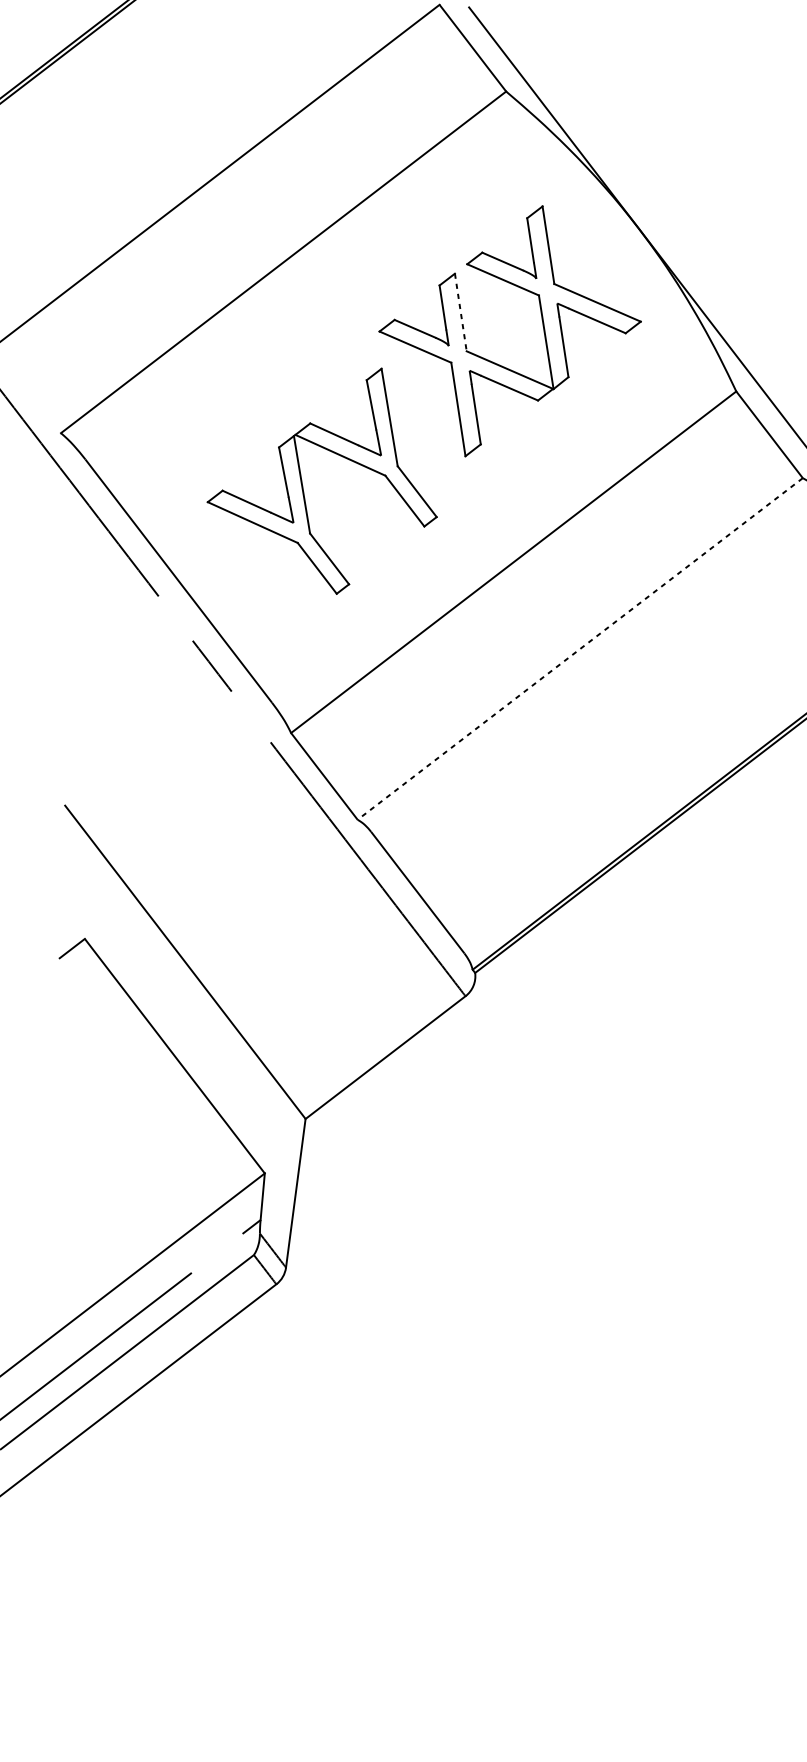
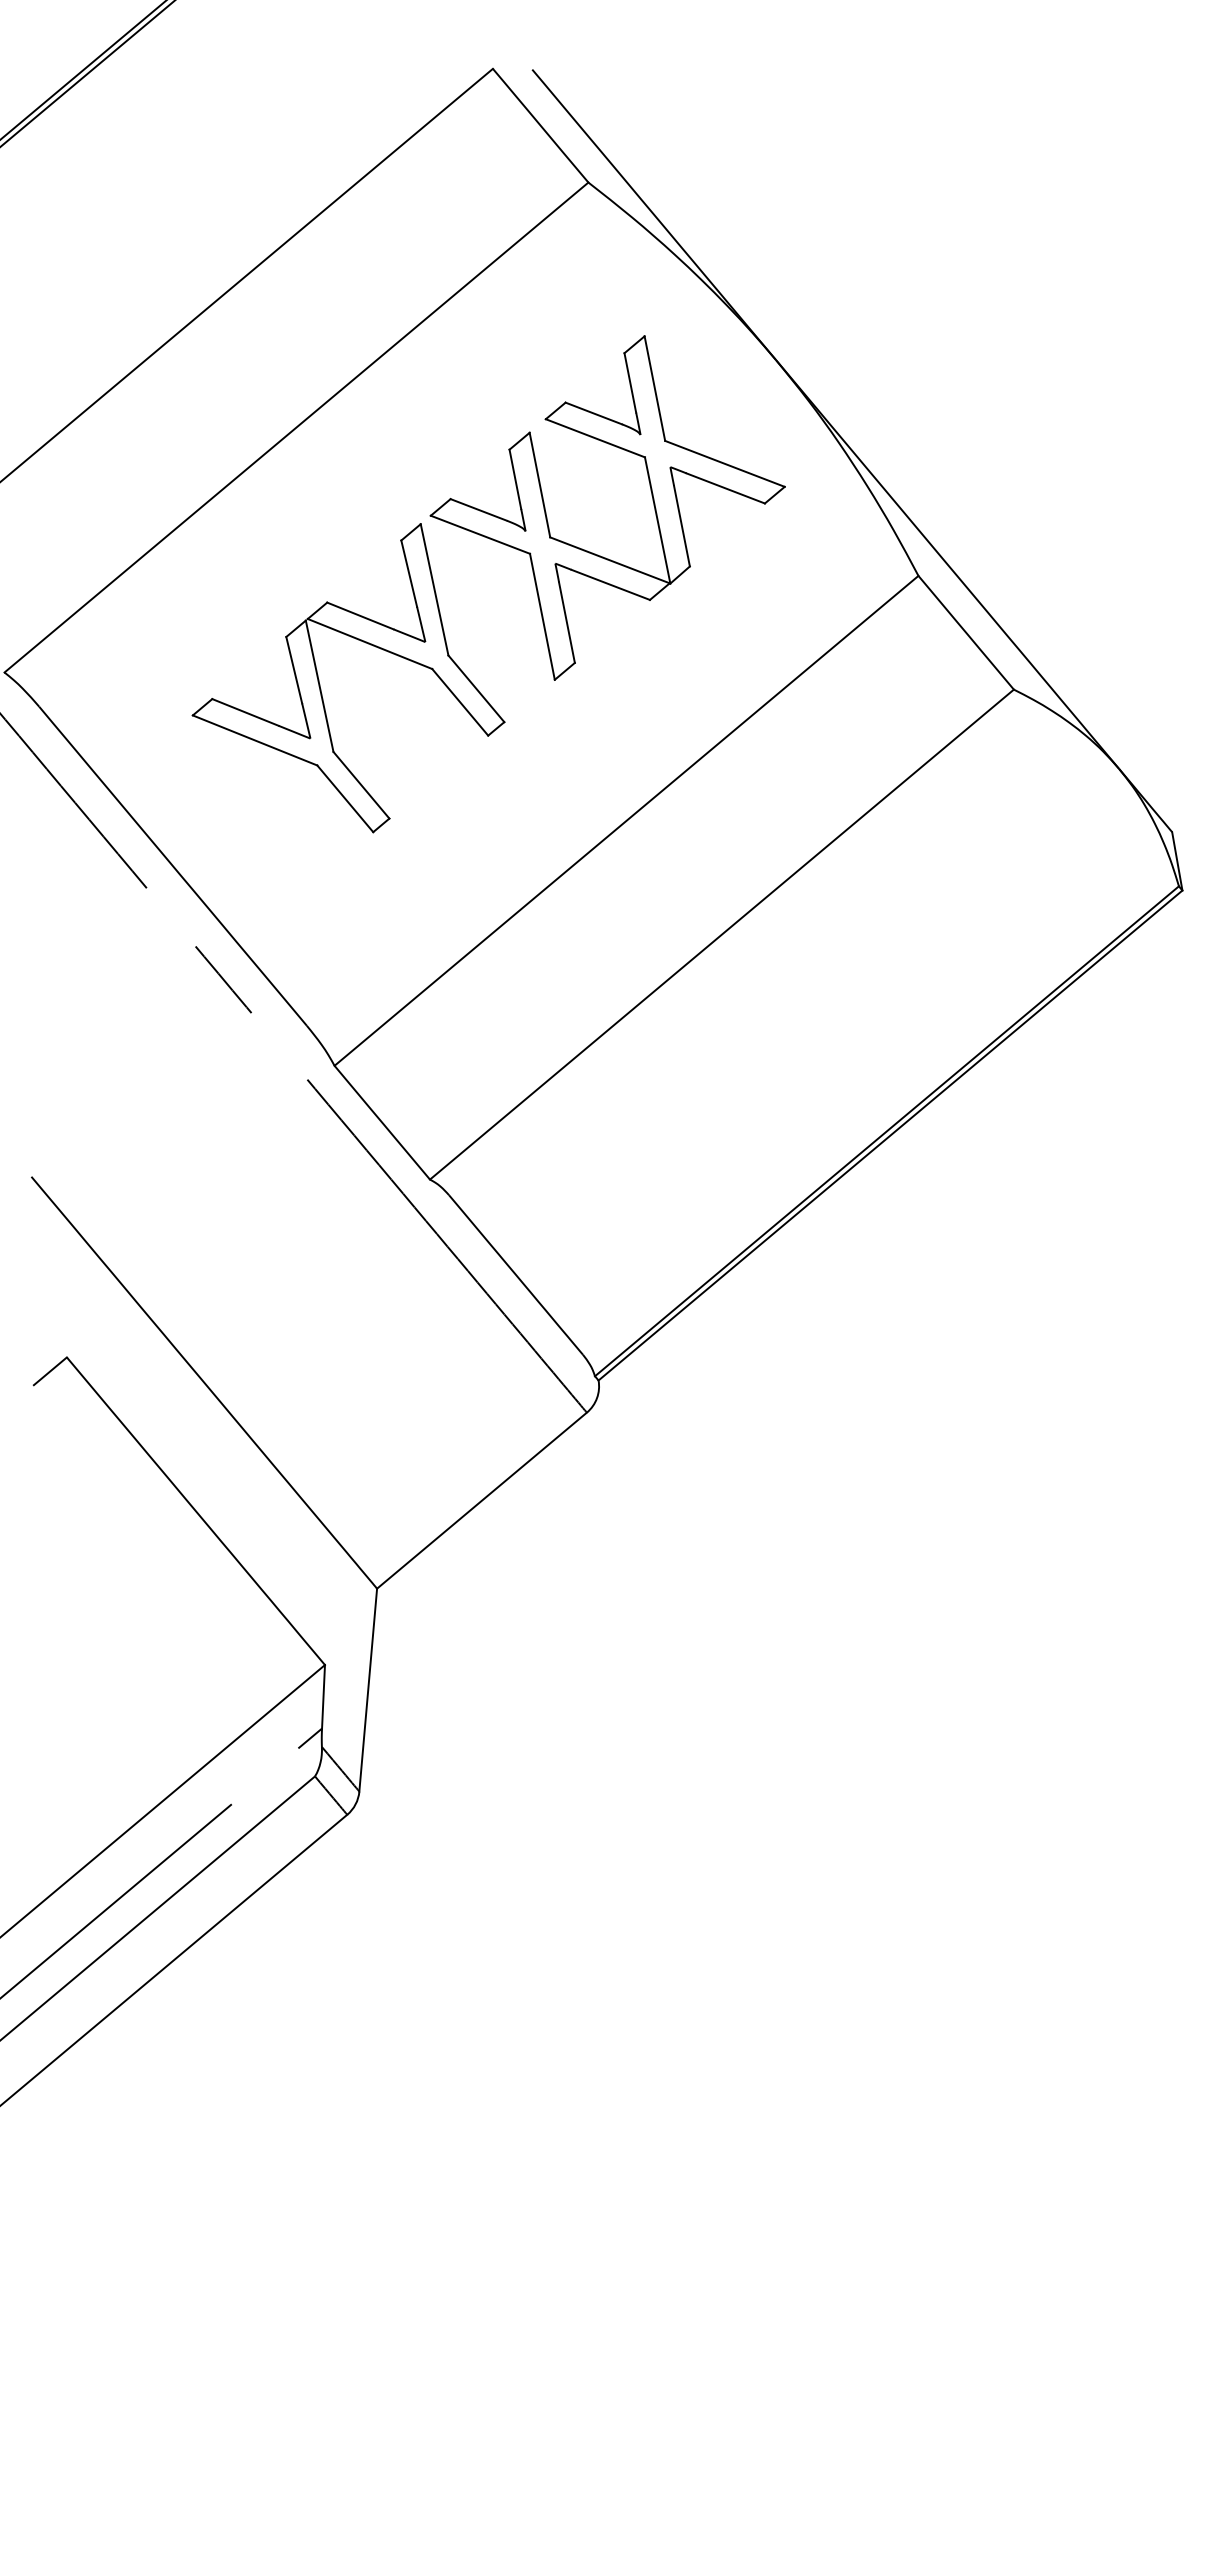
line: (461, 312) -> (540, 485), dashed -> solid
part: (302, 483) -> (320, 684), moved
line: (579, 648) -> (721, 934), dashed -> solid

